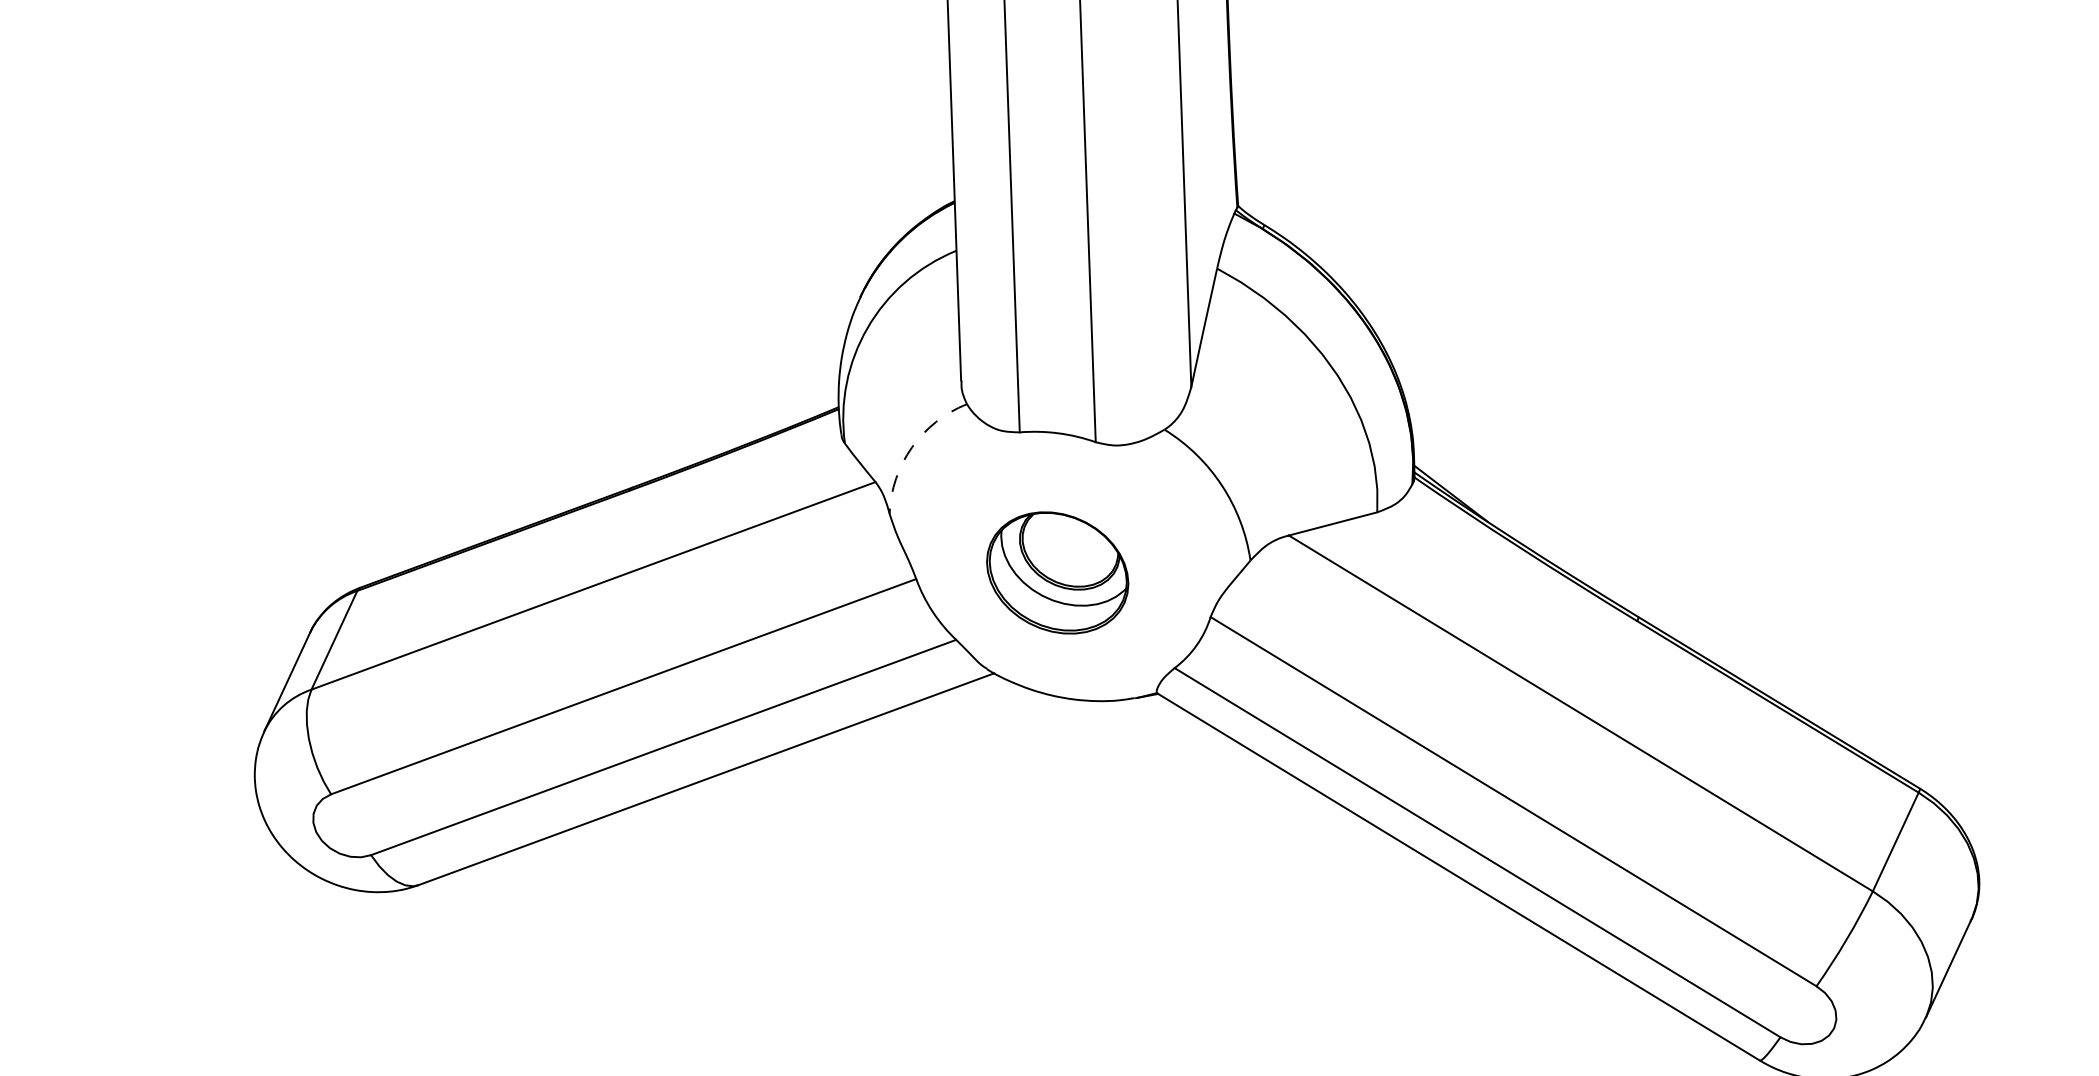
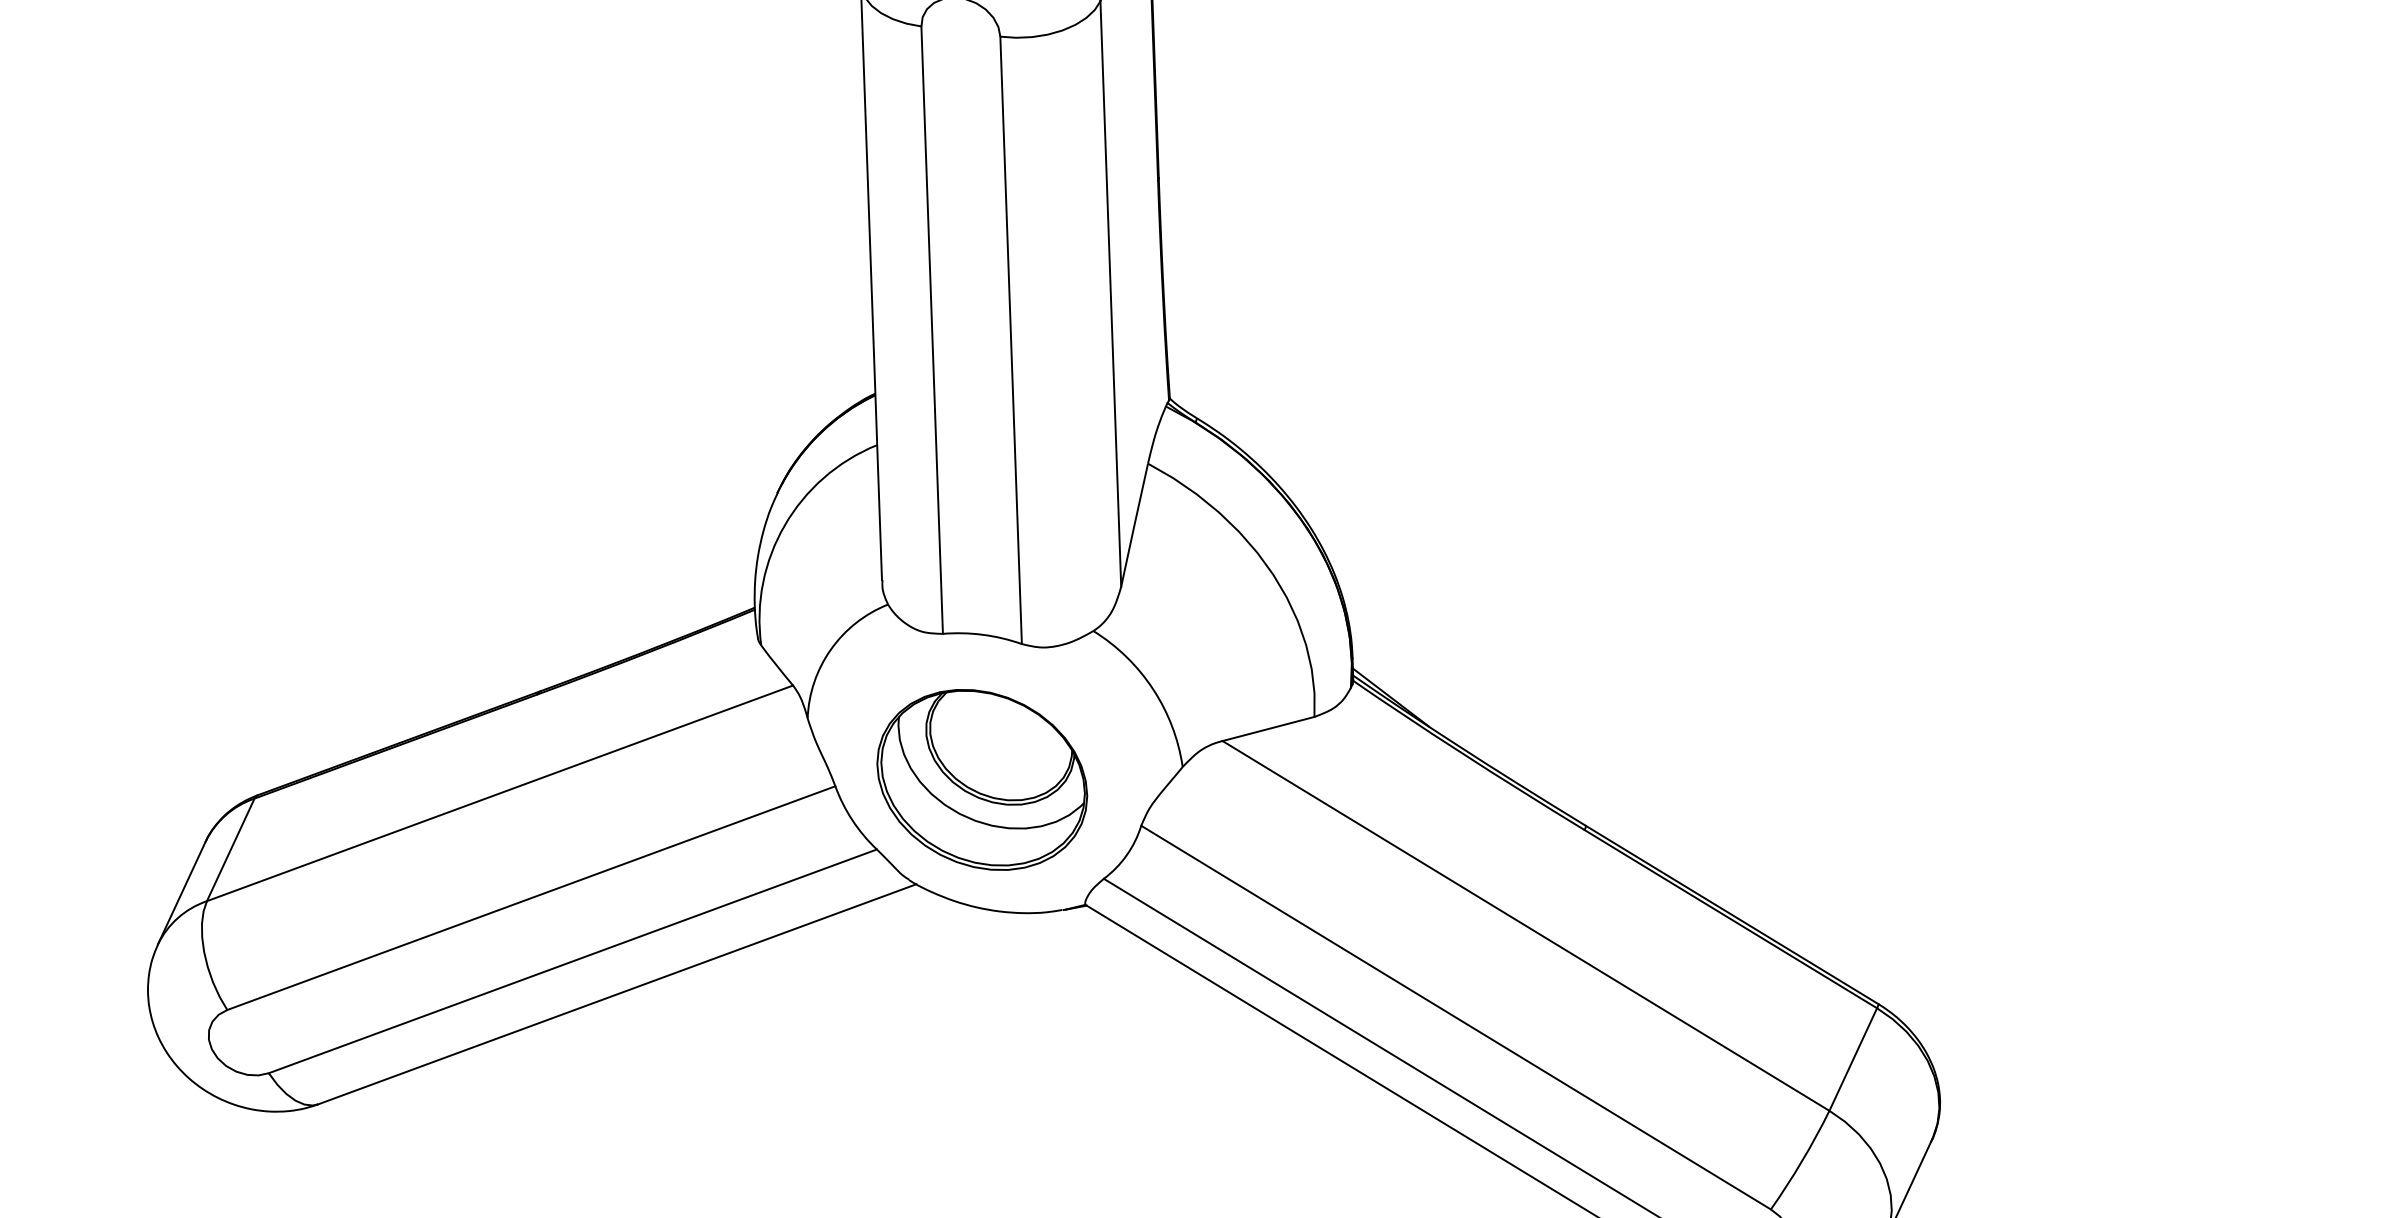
arc: (911, 447) -> (830, 649), dashed -> solid
part: (1057, 572) -> (982, 779), size x1.43

